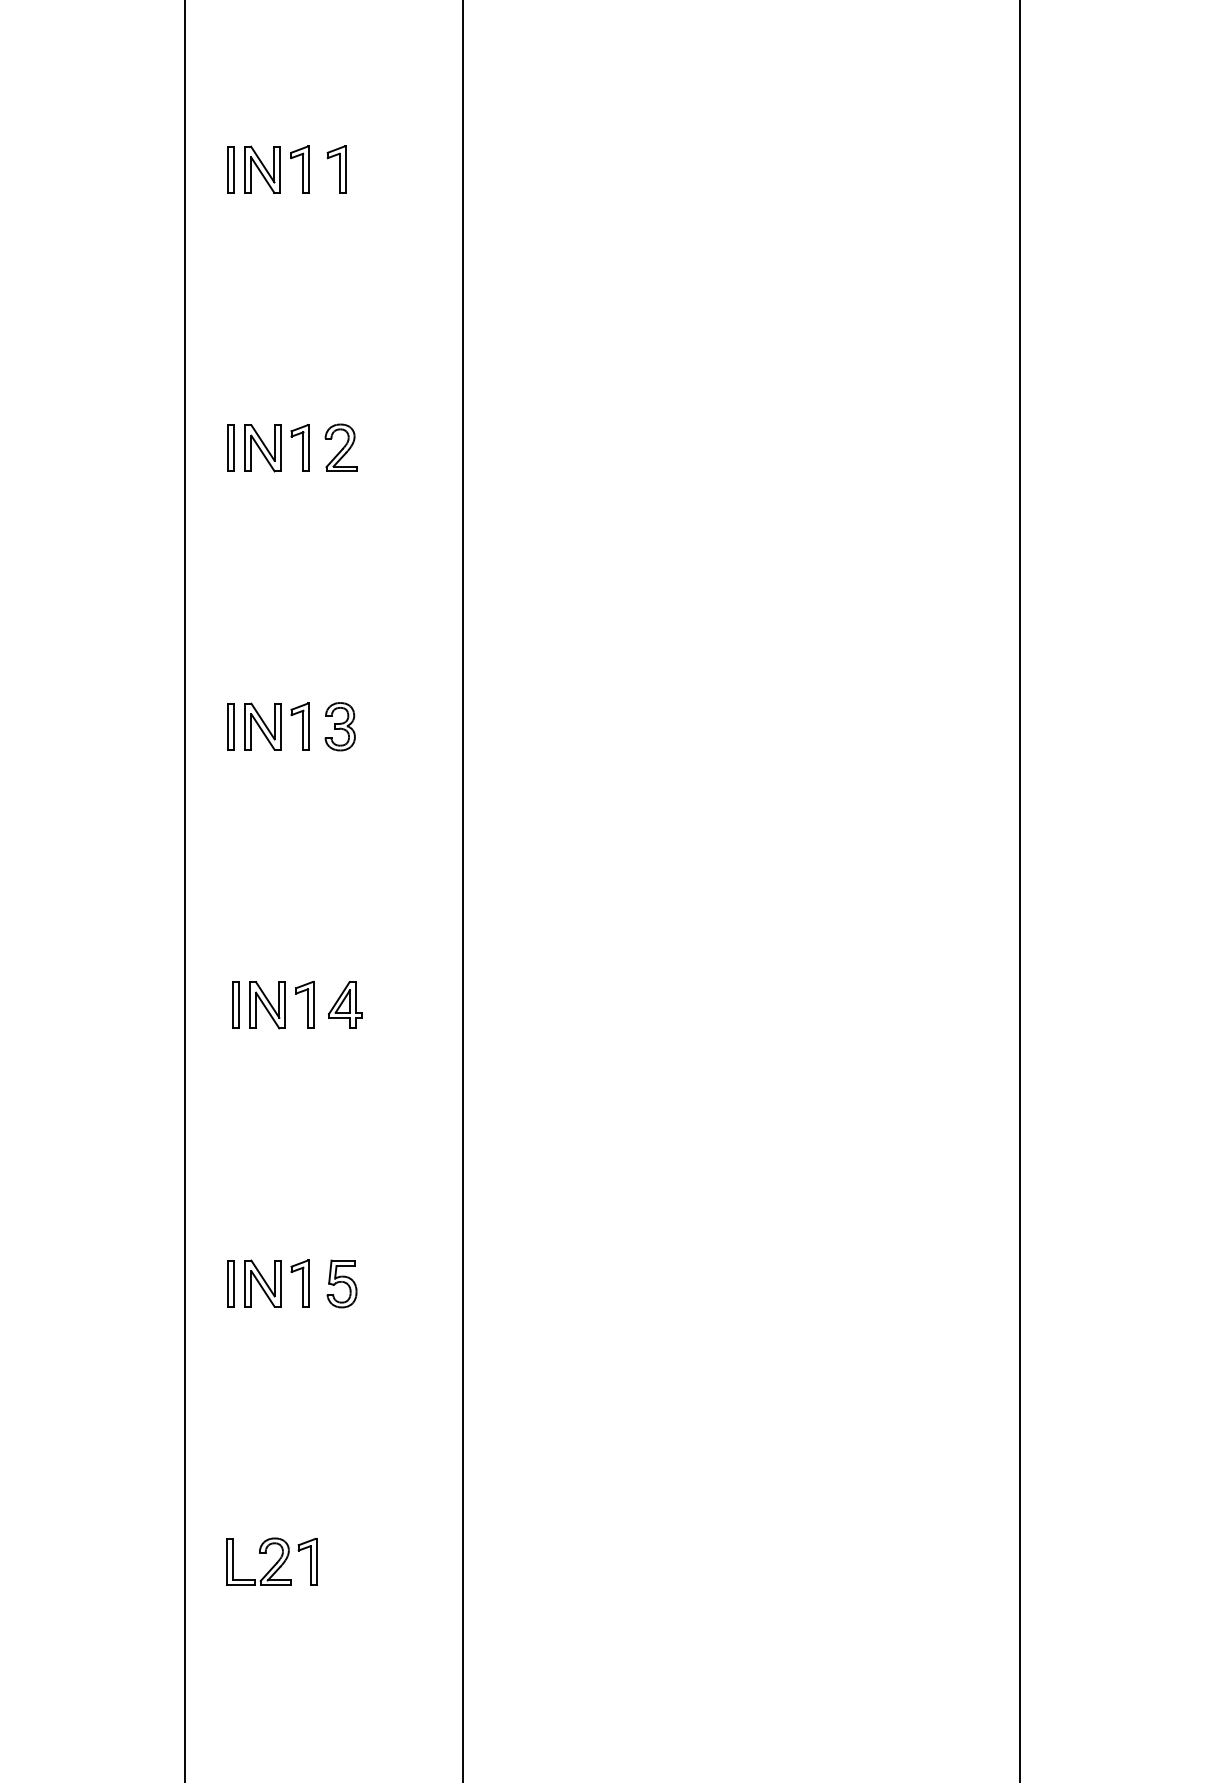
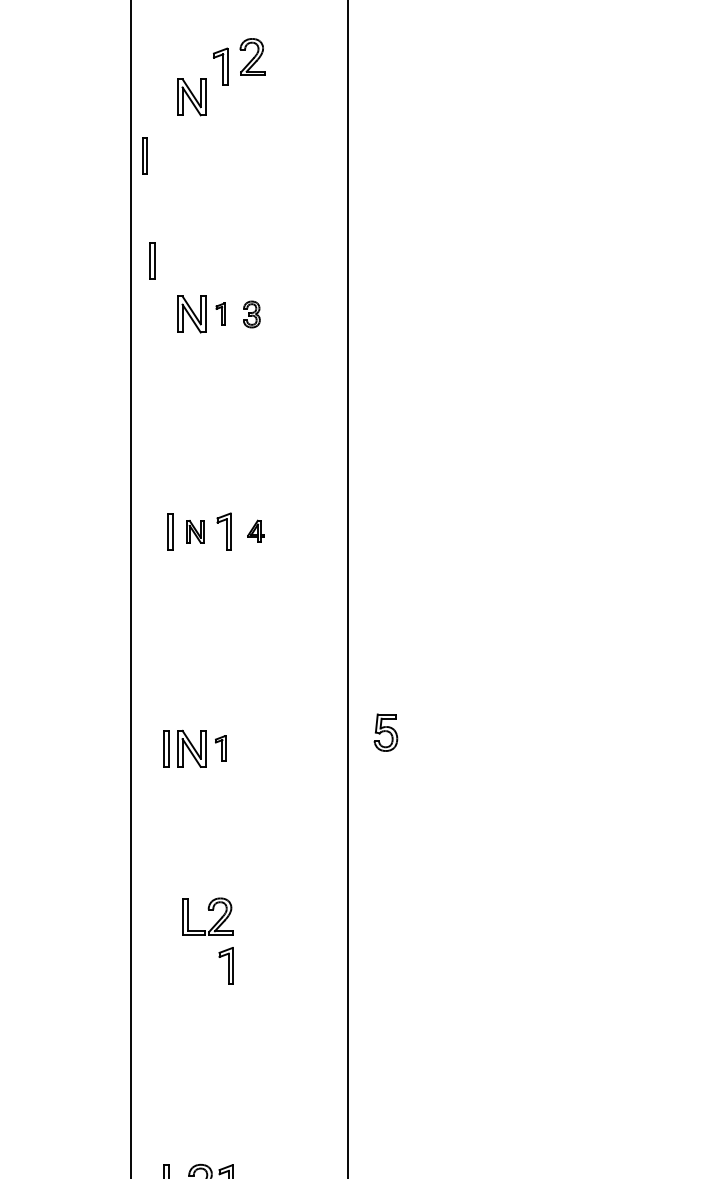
part: (230, 447) -> (144, 155), moved
part: (299, 447) -> (220, 66), moved
part: (340, 447) -> (252, 56), moved
part: (230, 726) -> (152, 260), moved
part: (299, 726) -> (220, 314), size x0.6
part: (339, 726) -> (251, 314), size x0.7
part: (344, 1004) -> (255, 531), size x0.6
part: (267, 1005) -> (195, 531), size x0.6
part: (299, 1283) -> (220, 748), size x0.7
part: (341, 1283) -> (385, 732), moved
part: (259, 1553) -> (208, 910), moved

